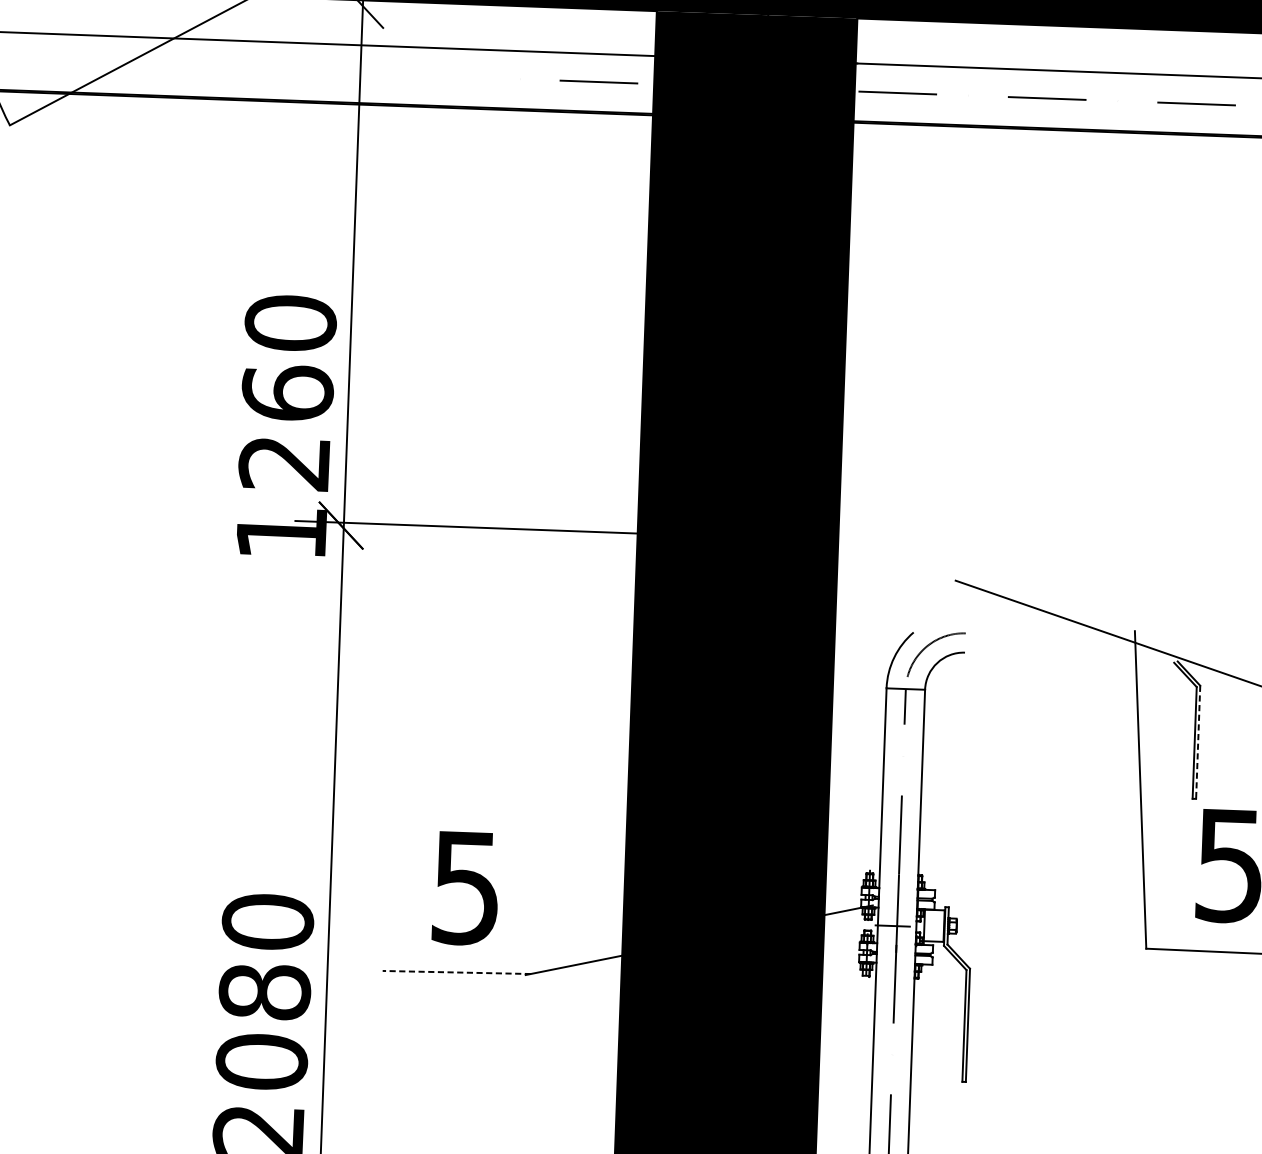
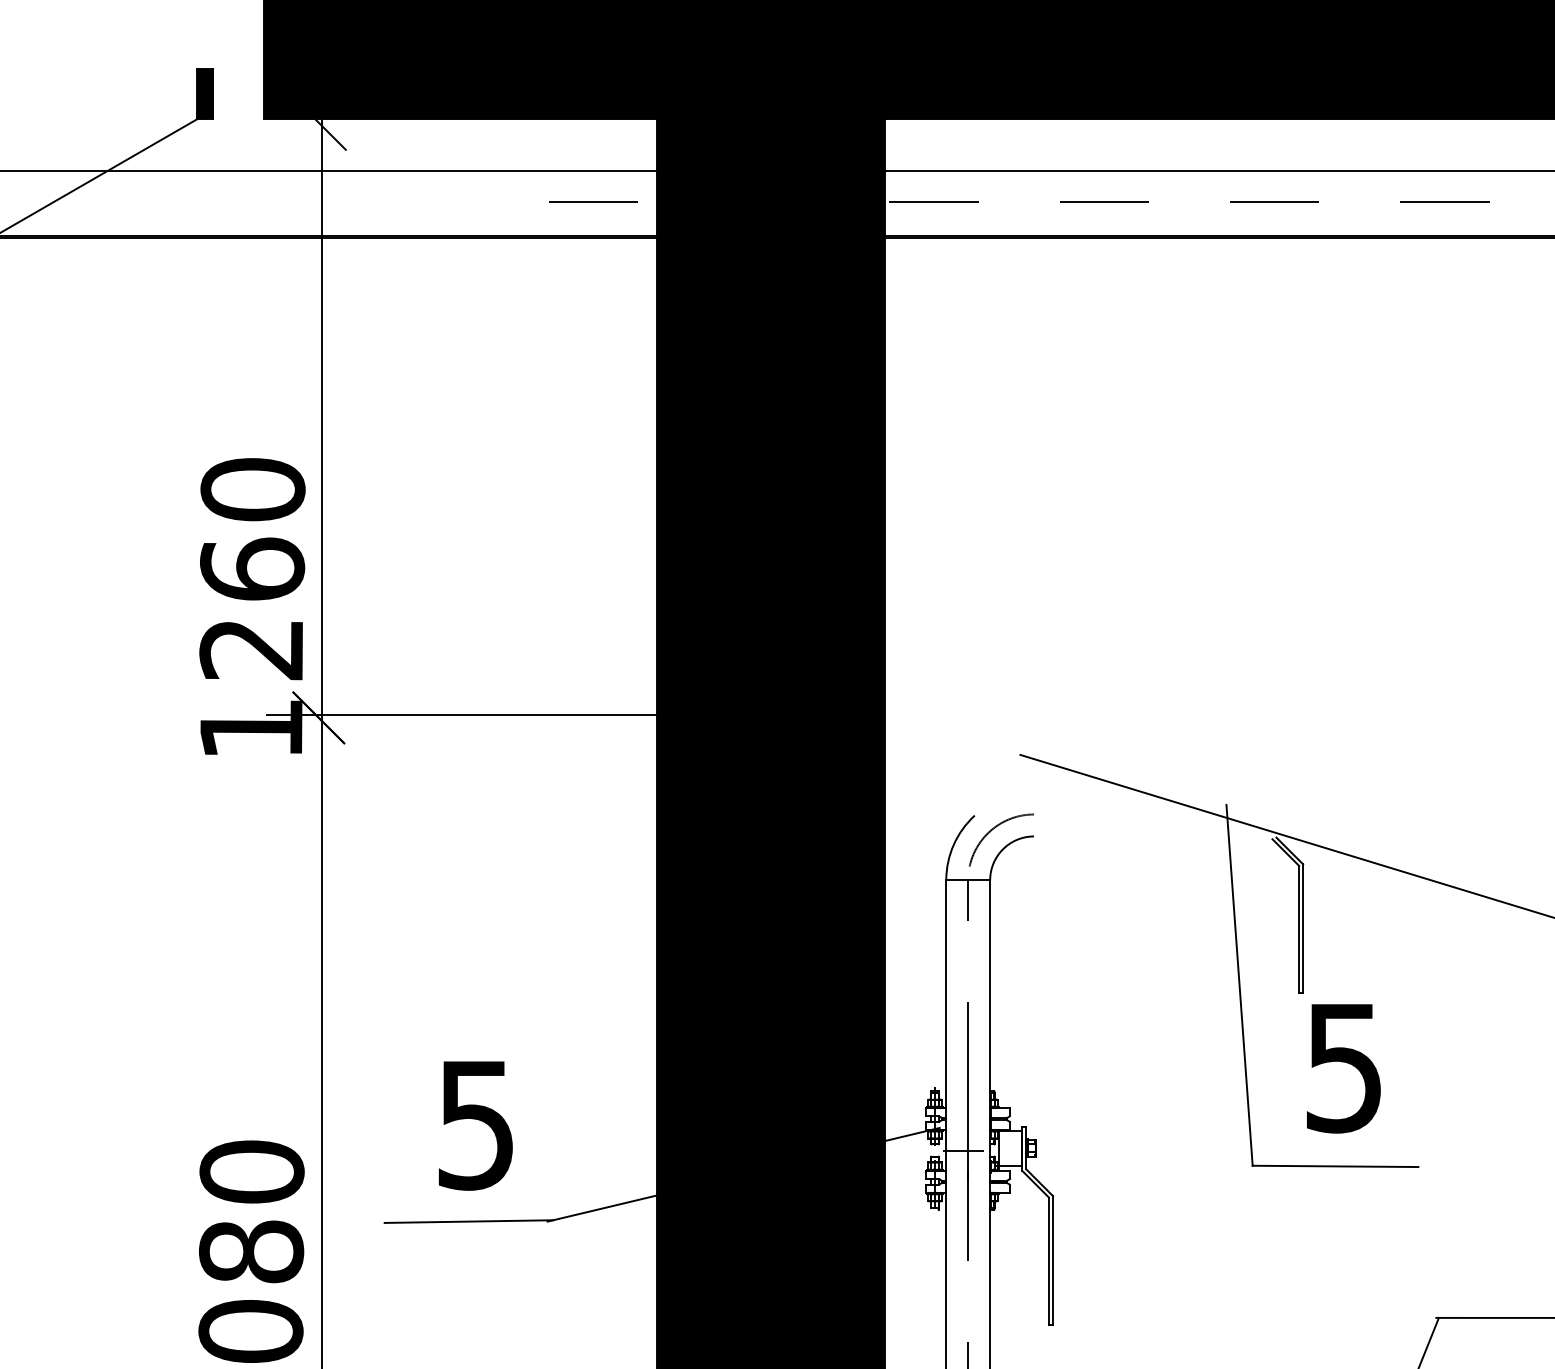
line: (1198, 742) -> (1303, 929), dashed -> solid
line: (456, 972) -> (468, 1221), dashed -> solid

